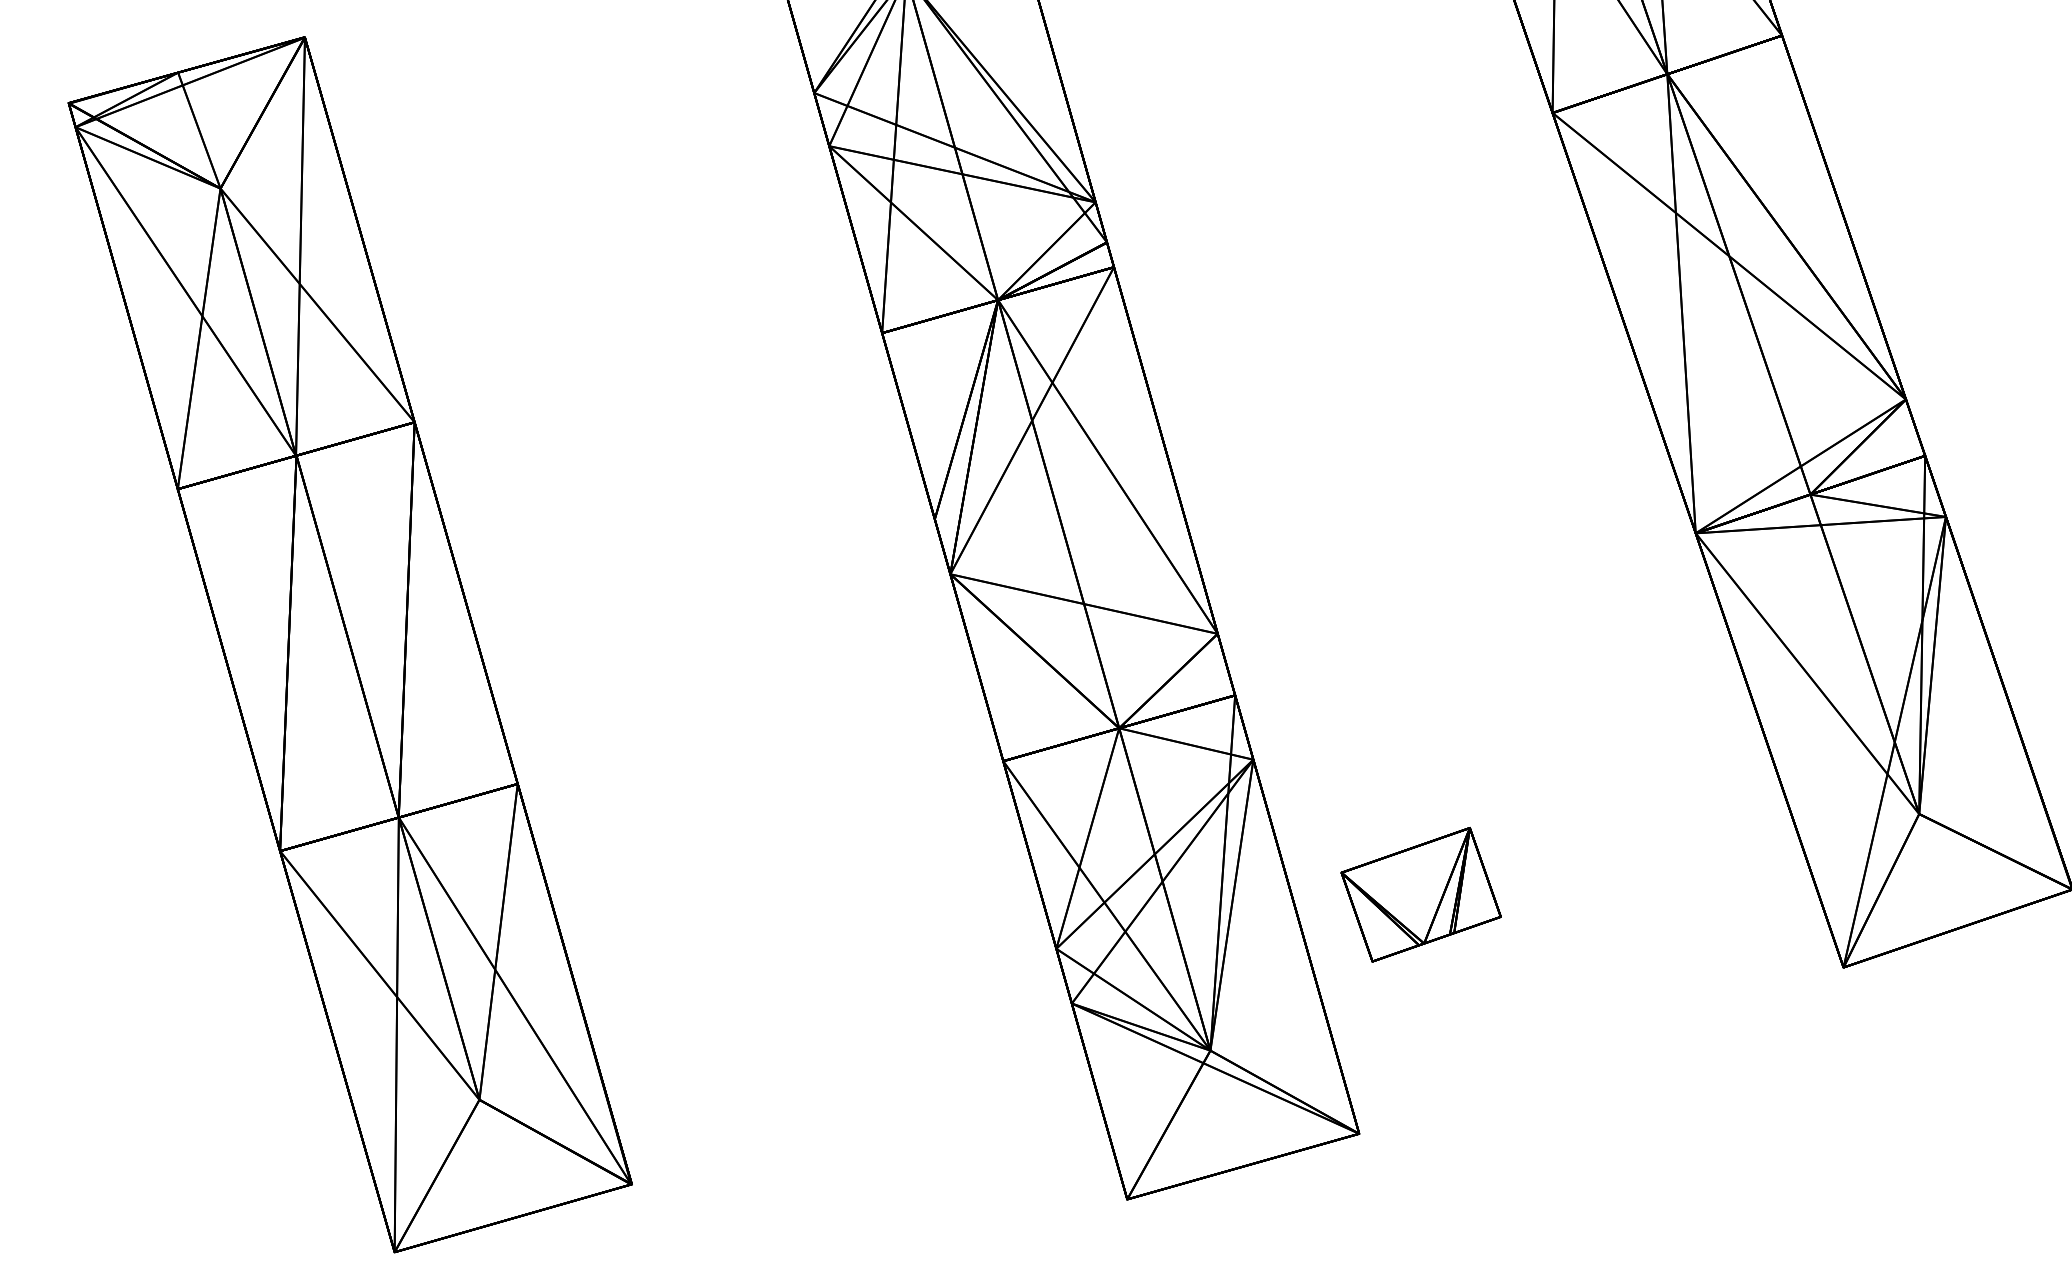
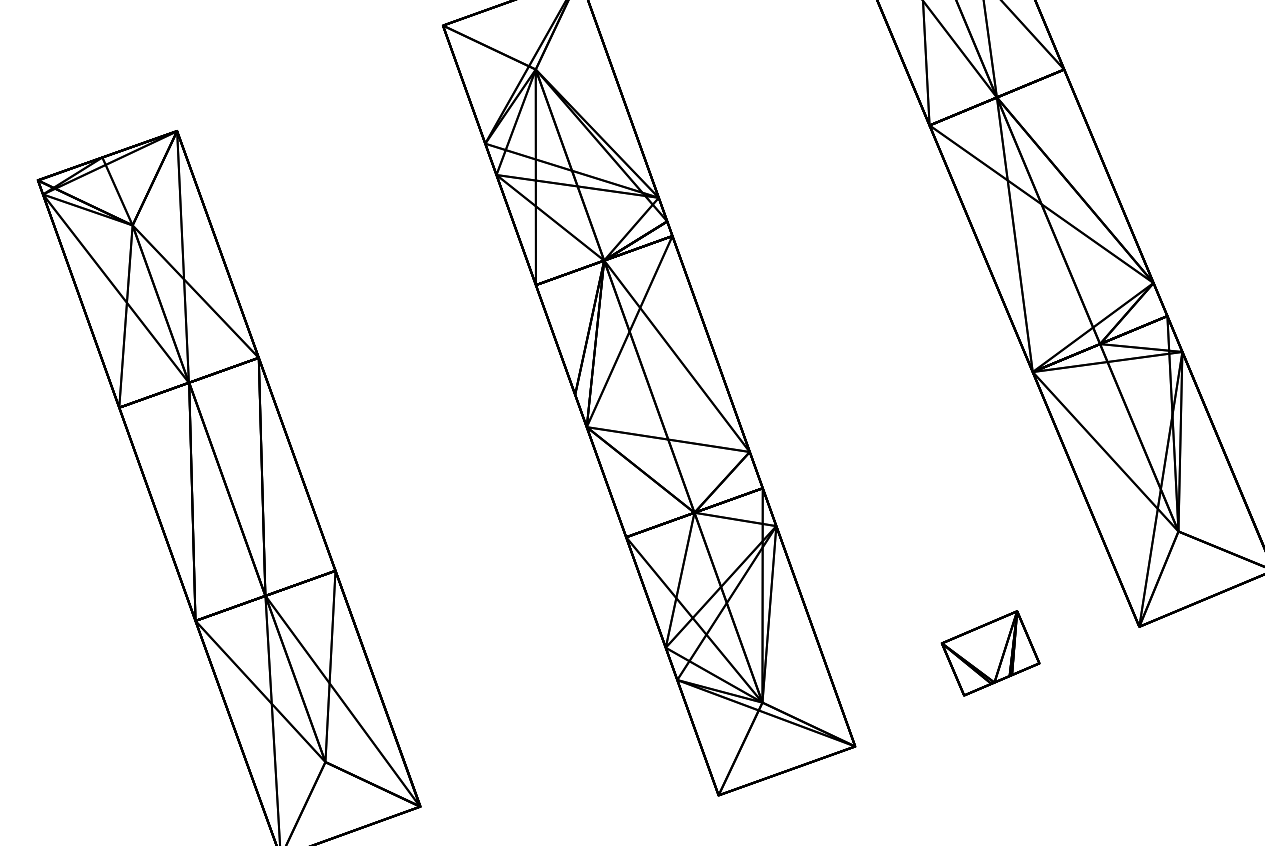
part: (1420, 894) -> (990, 653), moved

